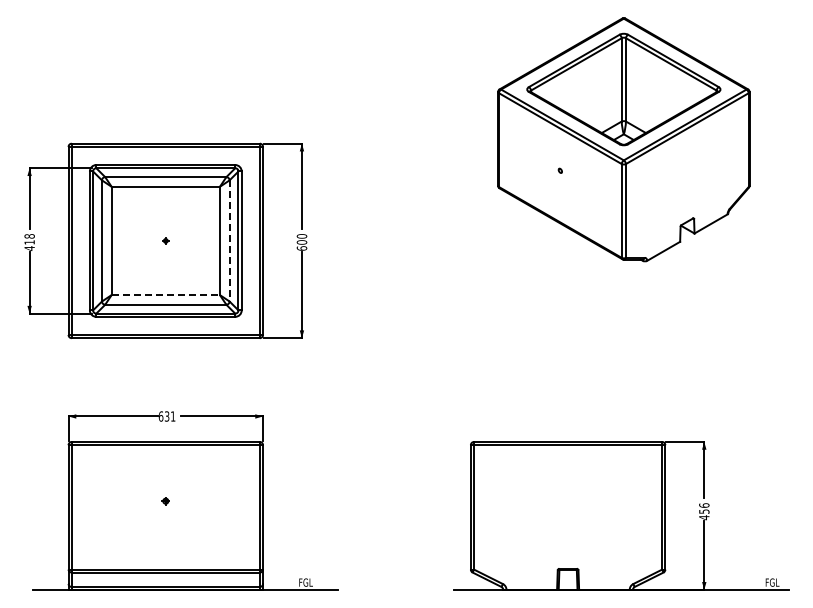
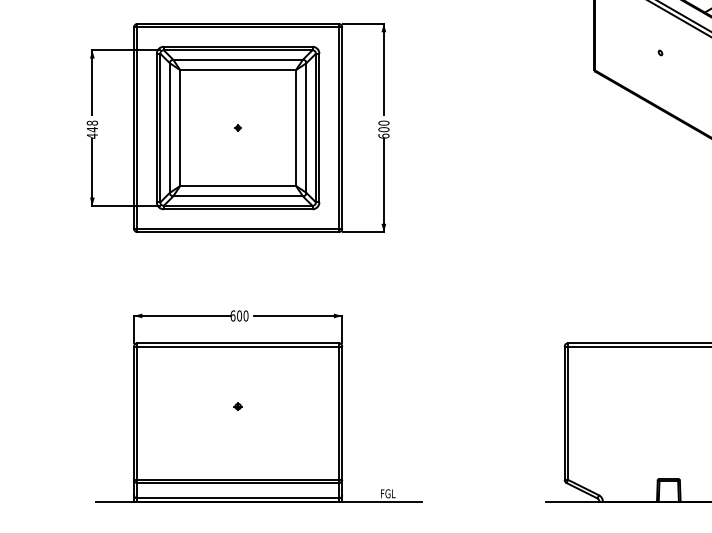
line: (229, 240) -> (306, 127), dashed -> solid
text: (29, 242) -> (92, 129), 418 -> 448
line: (166, 295) -> (238, 186), dashed -> solid
text: (169, 416) -> (242, 315), 631 -> 600

